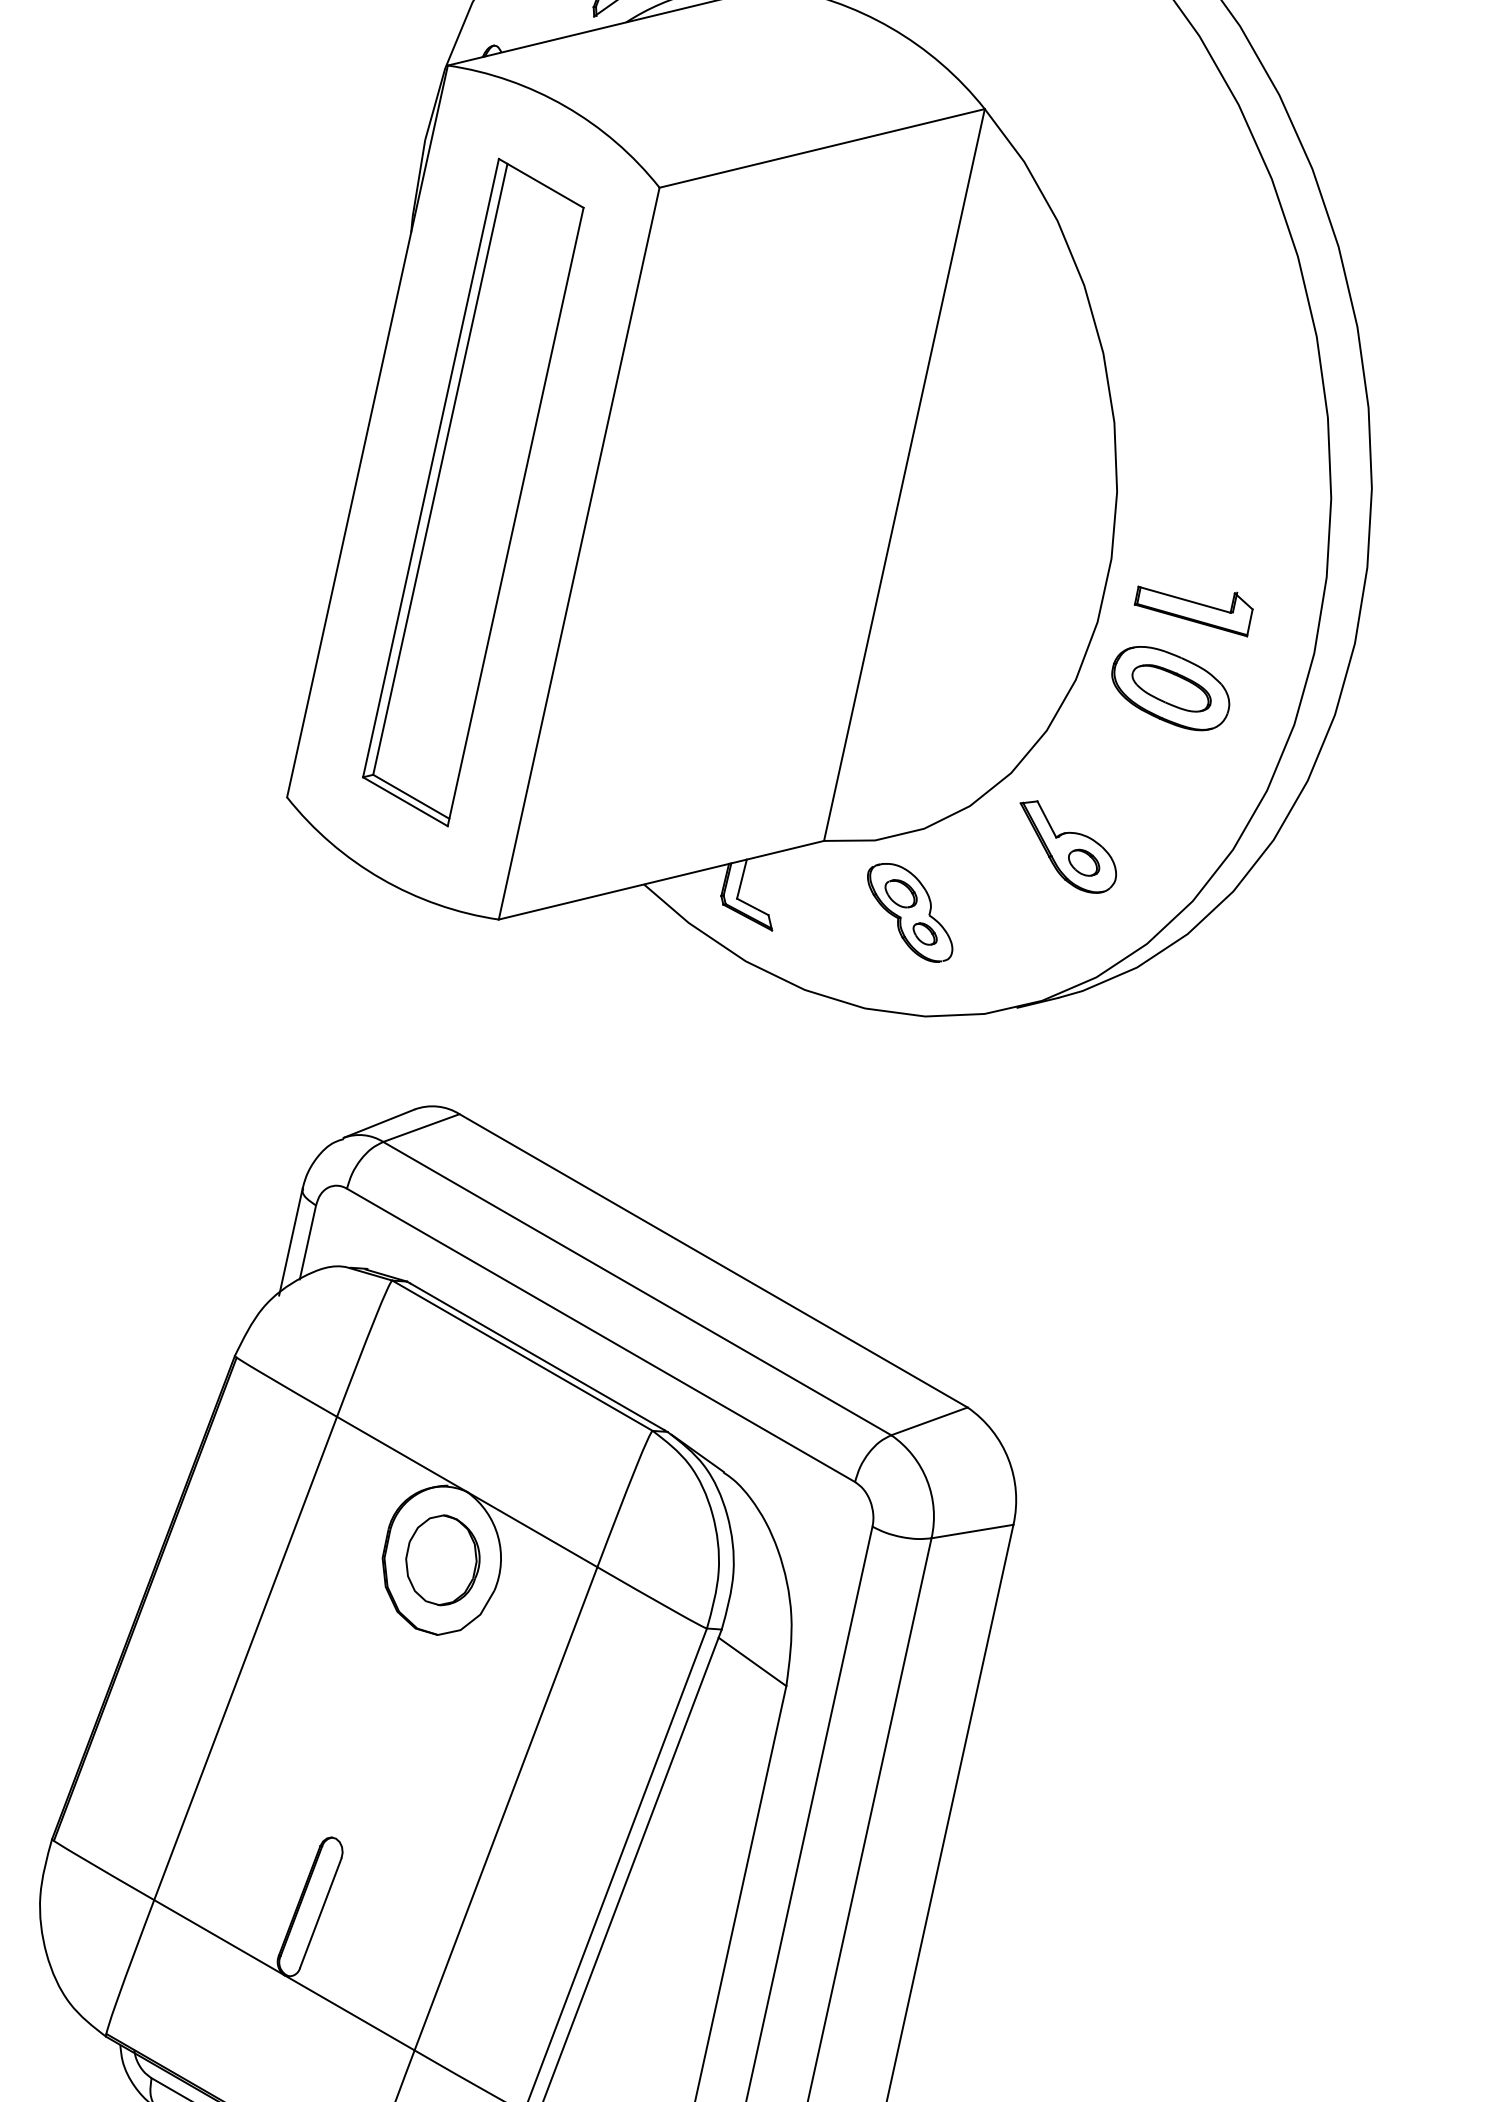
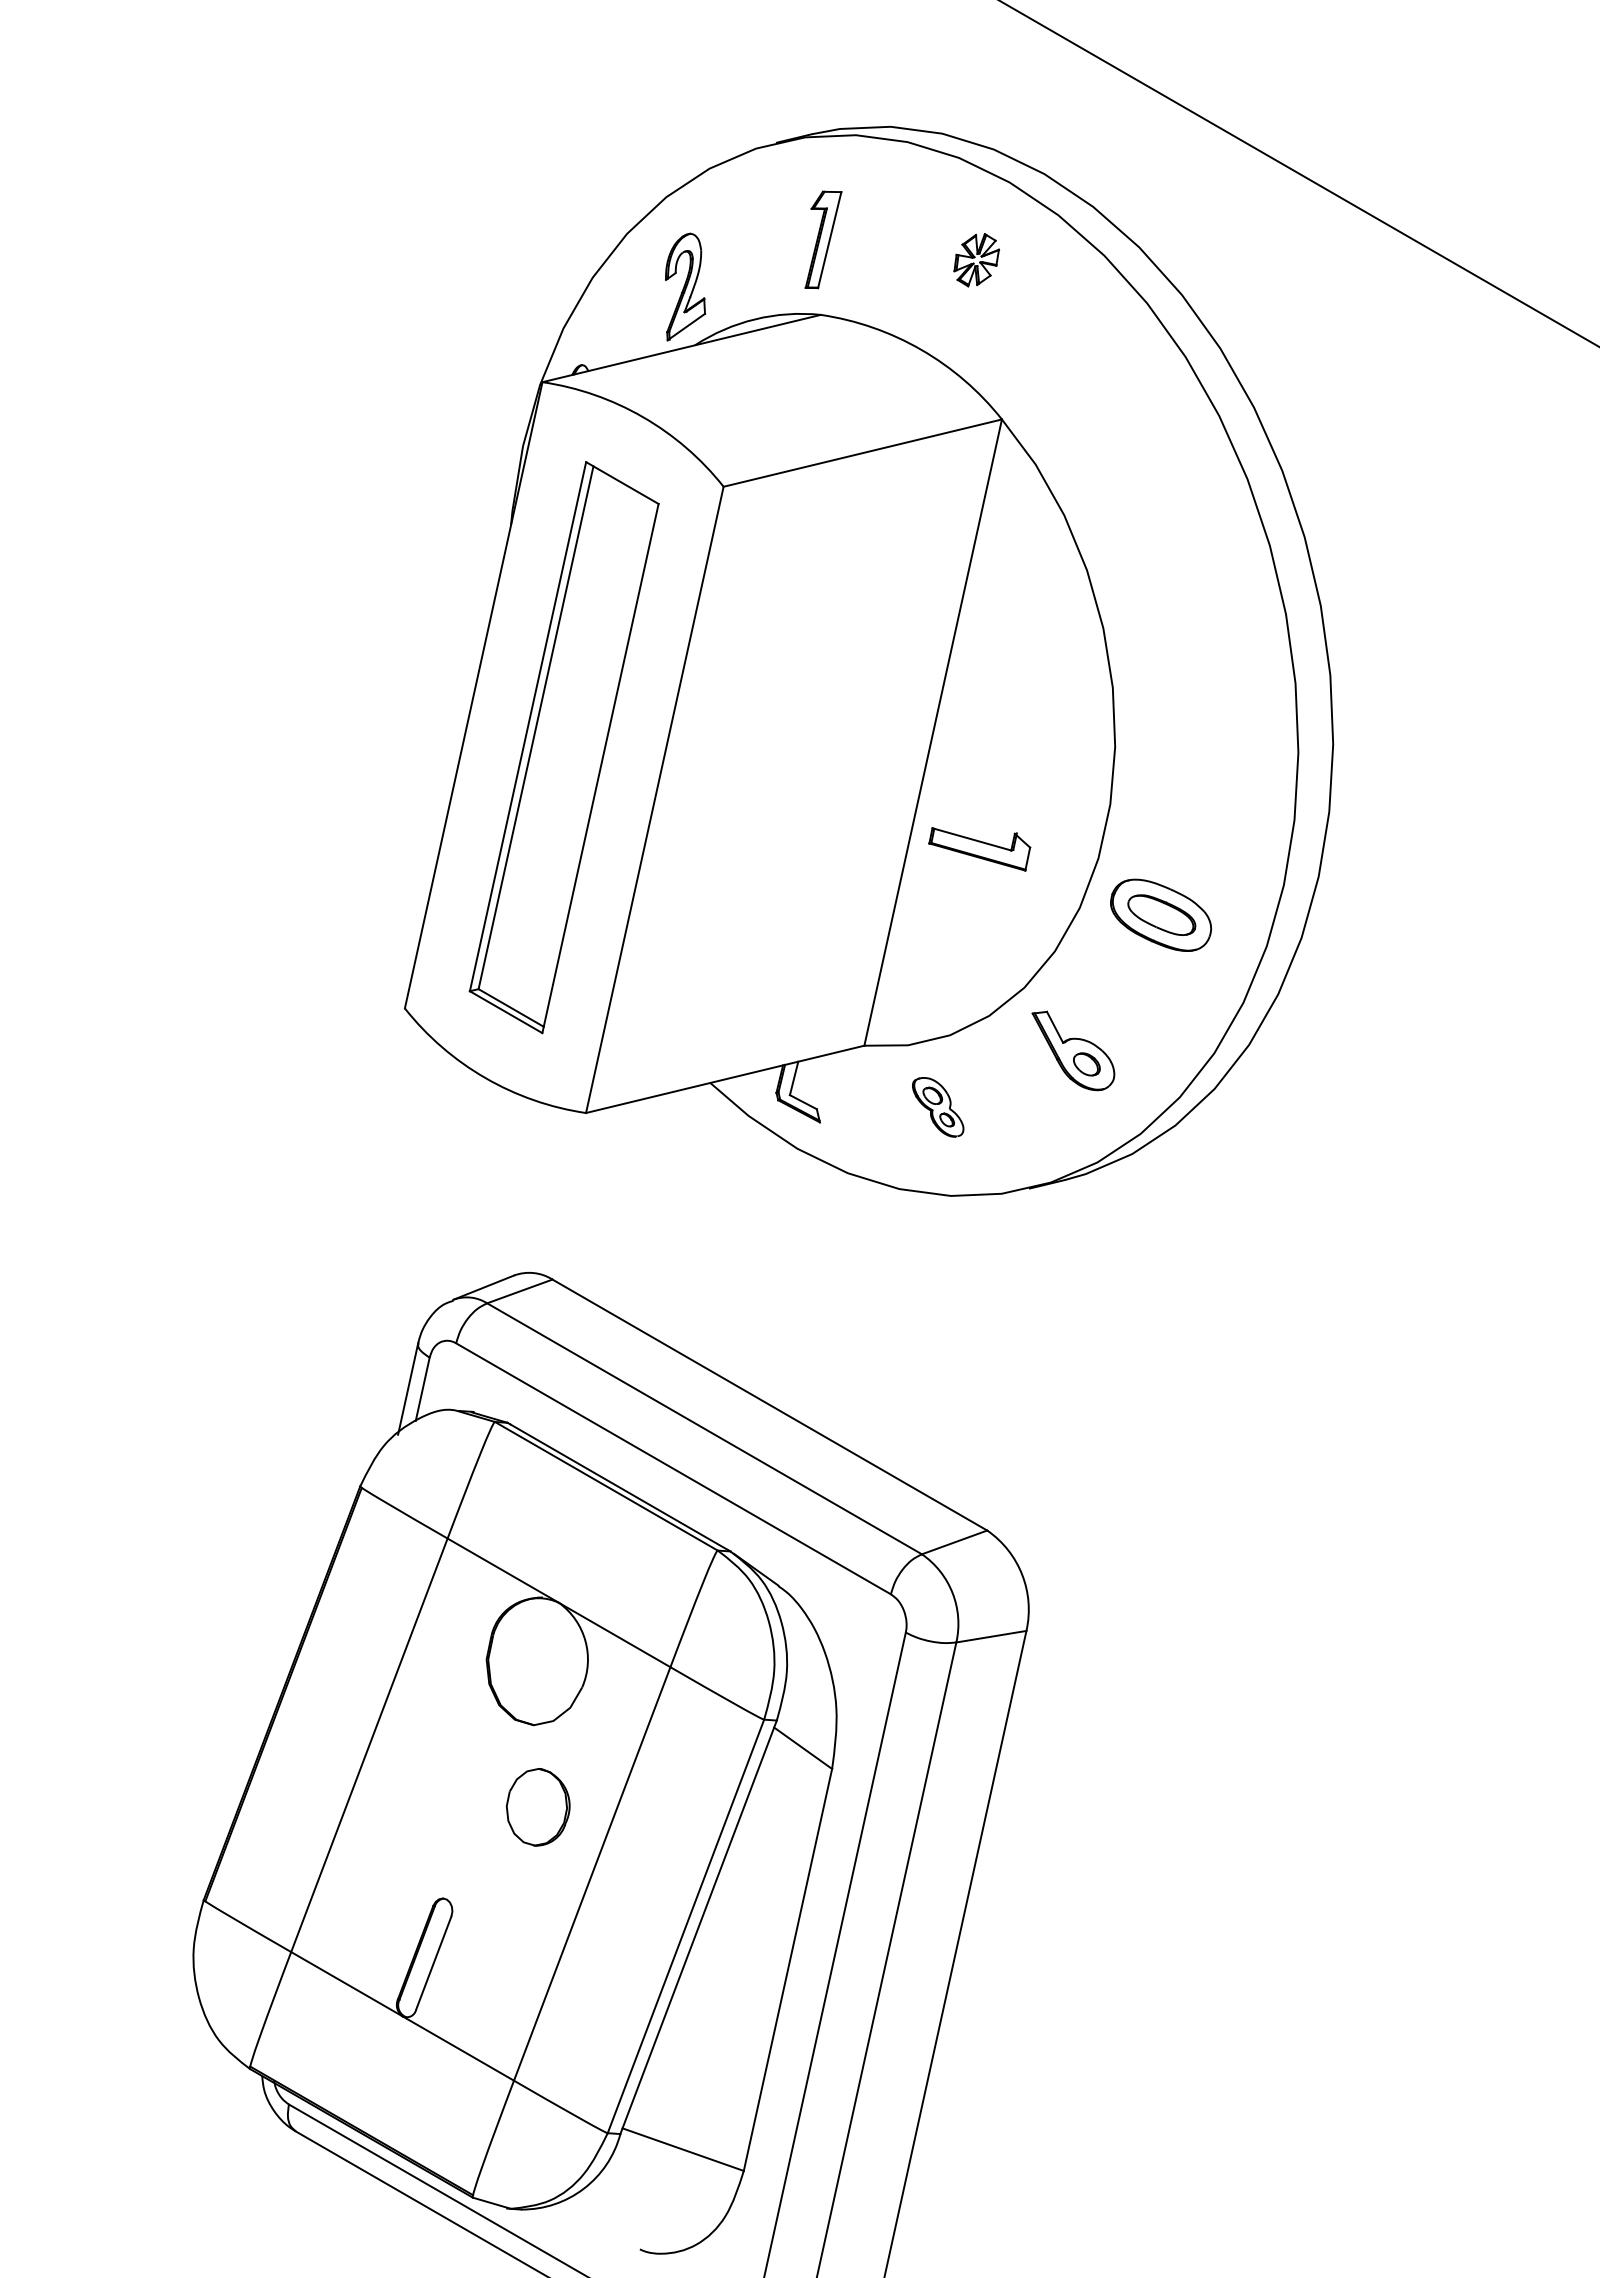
part: (1193, 611) -> (979, 849), moved
part: (910, 913) -> (938, 1107), size x0.7
part: (442, 1560) -> (537, 1807), moved

